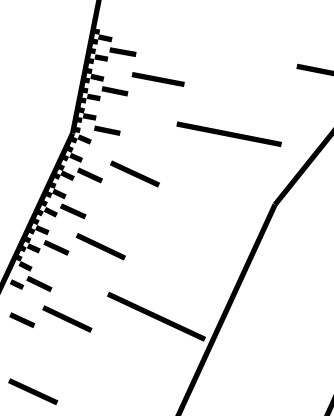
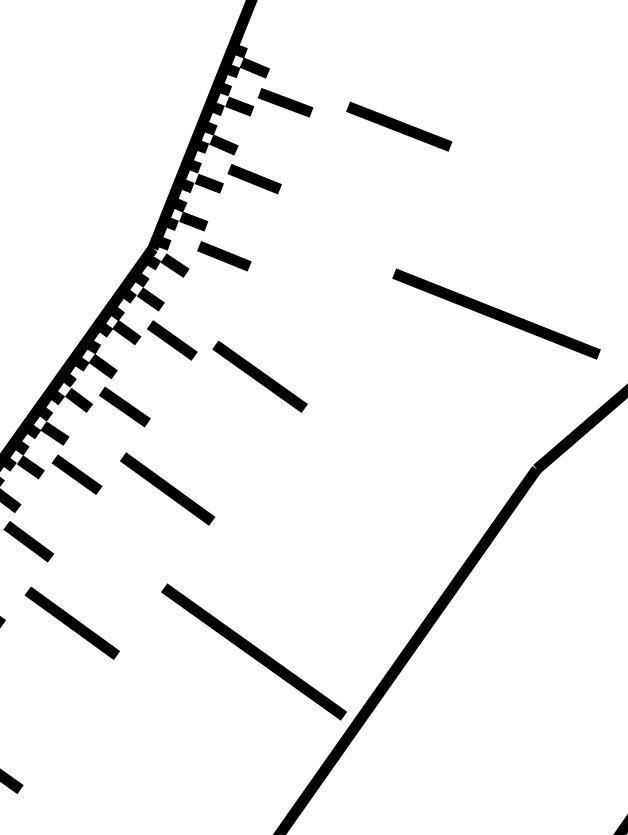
line: (157, 79) -> (397, 126), moved
line: (228, 133) -> (495, 312), moved
line: (134, 173) -> (259, 375), moved

